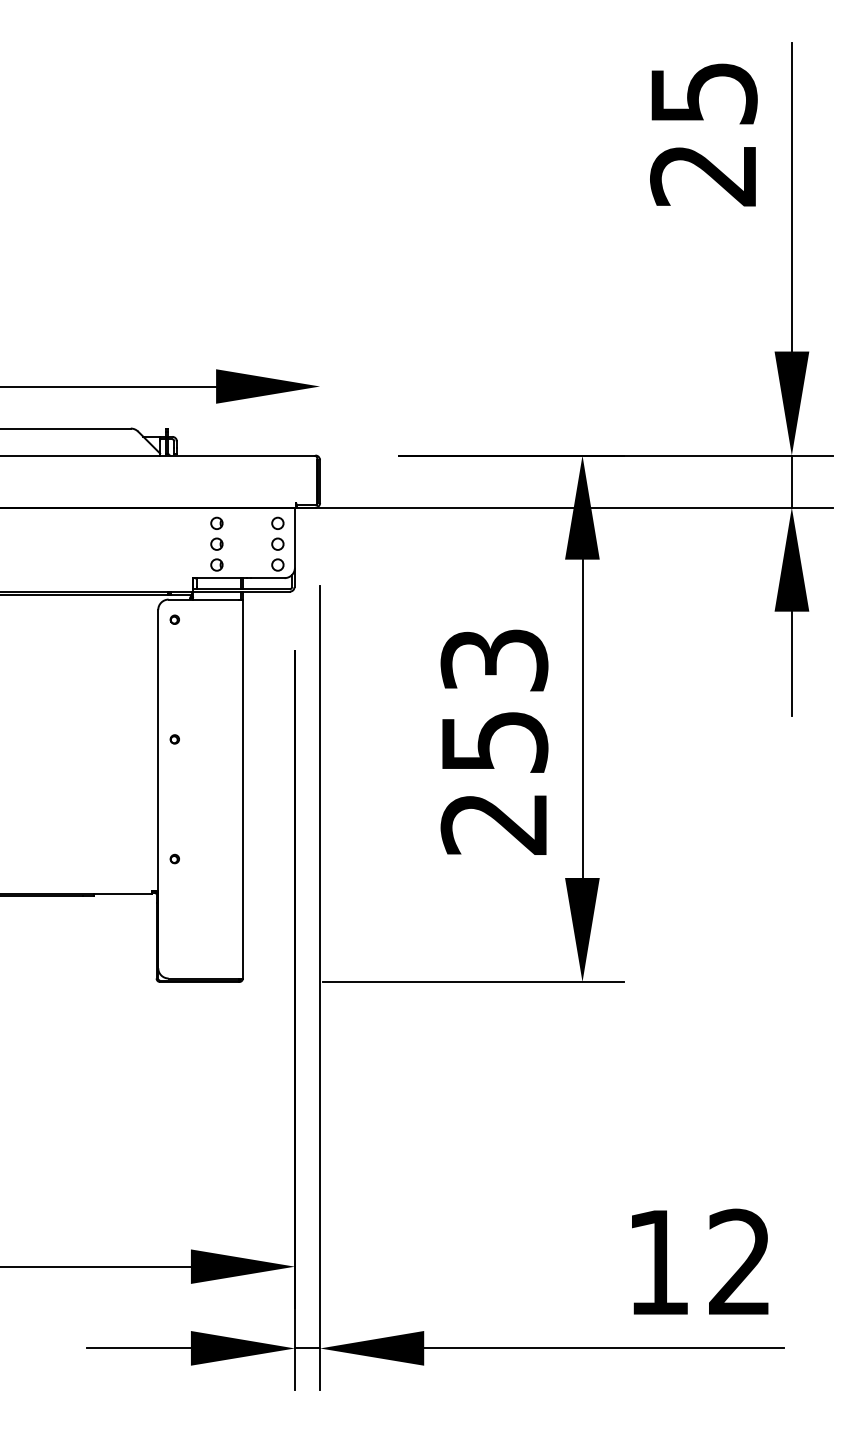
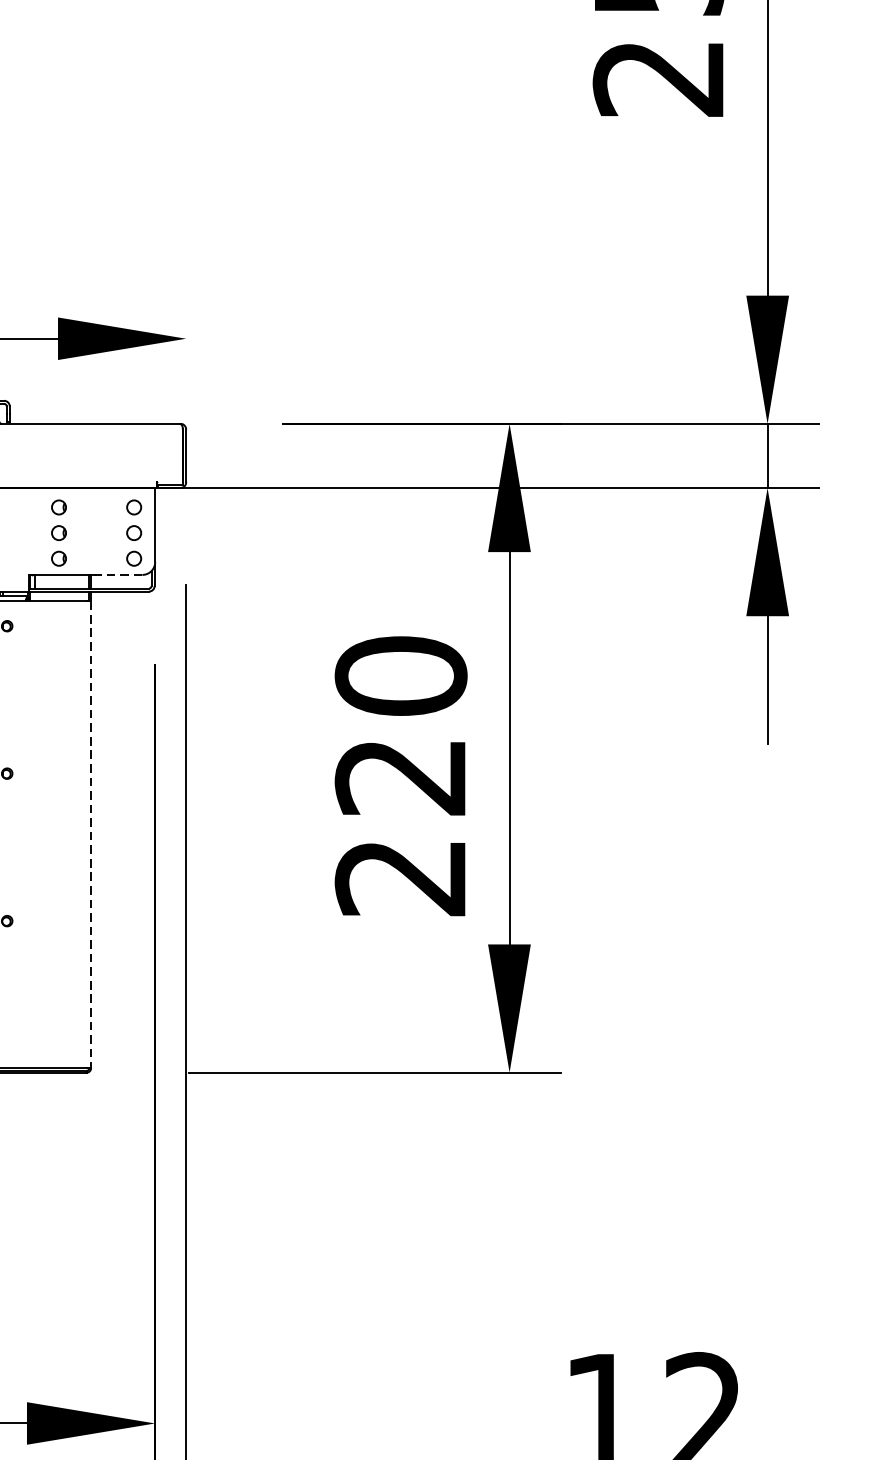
line: (267, 578) -> (121, 575), solid -> dashed
text: (494, 700) -> (401, 725), 253 -> 220
line: (242, 789) -> (90, 835), solid -> dashed

